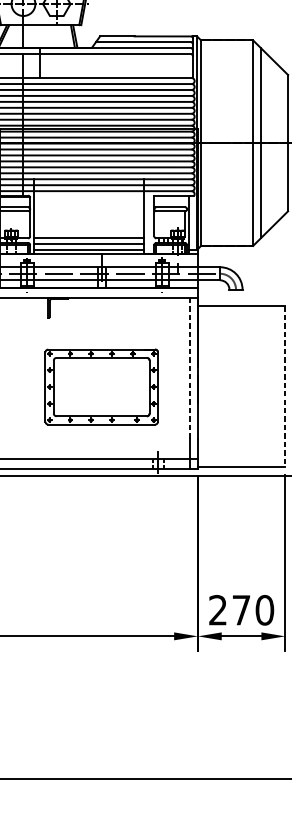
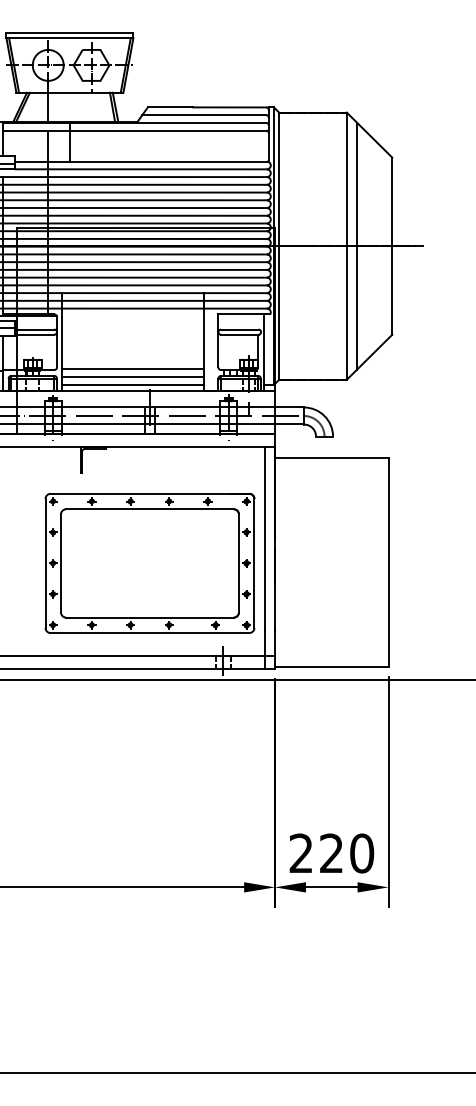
line: (189, 368) -> (264, 539), dashed -> solid
part: (101, 386) -> (149, 562), size x1.43
line: (285, 387) -> (388, 563), dashed -> solid
text: (241, 609) -> (331, 852), 270 -> 220

